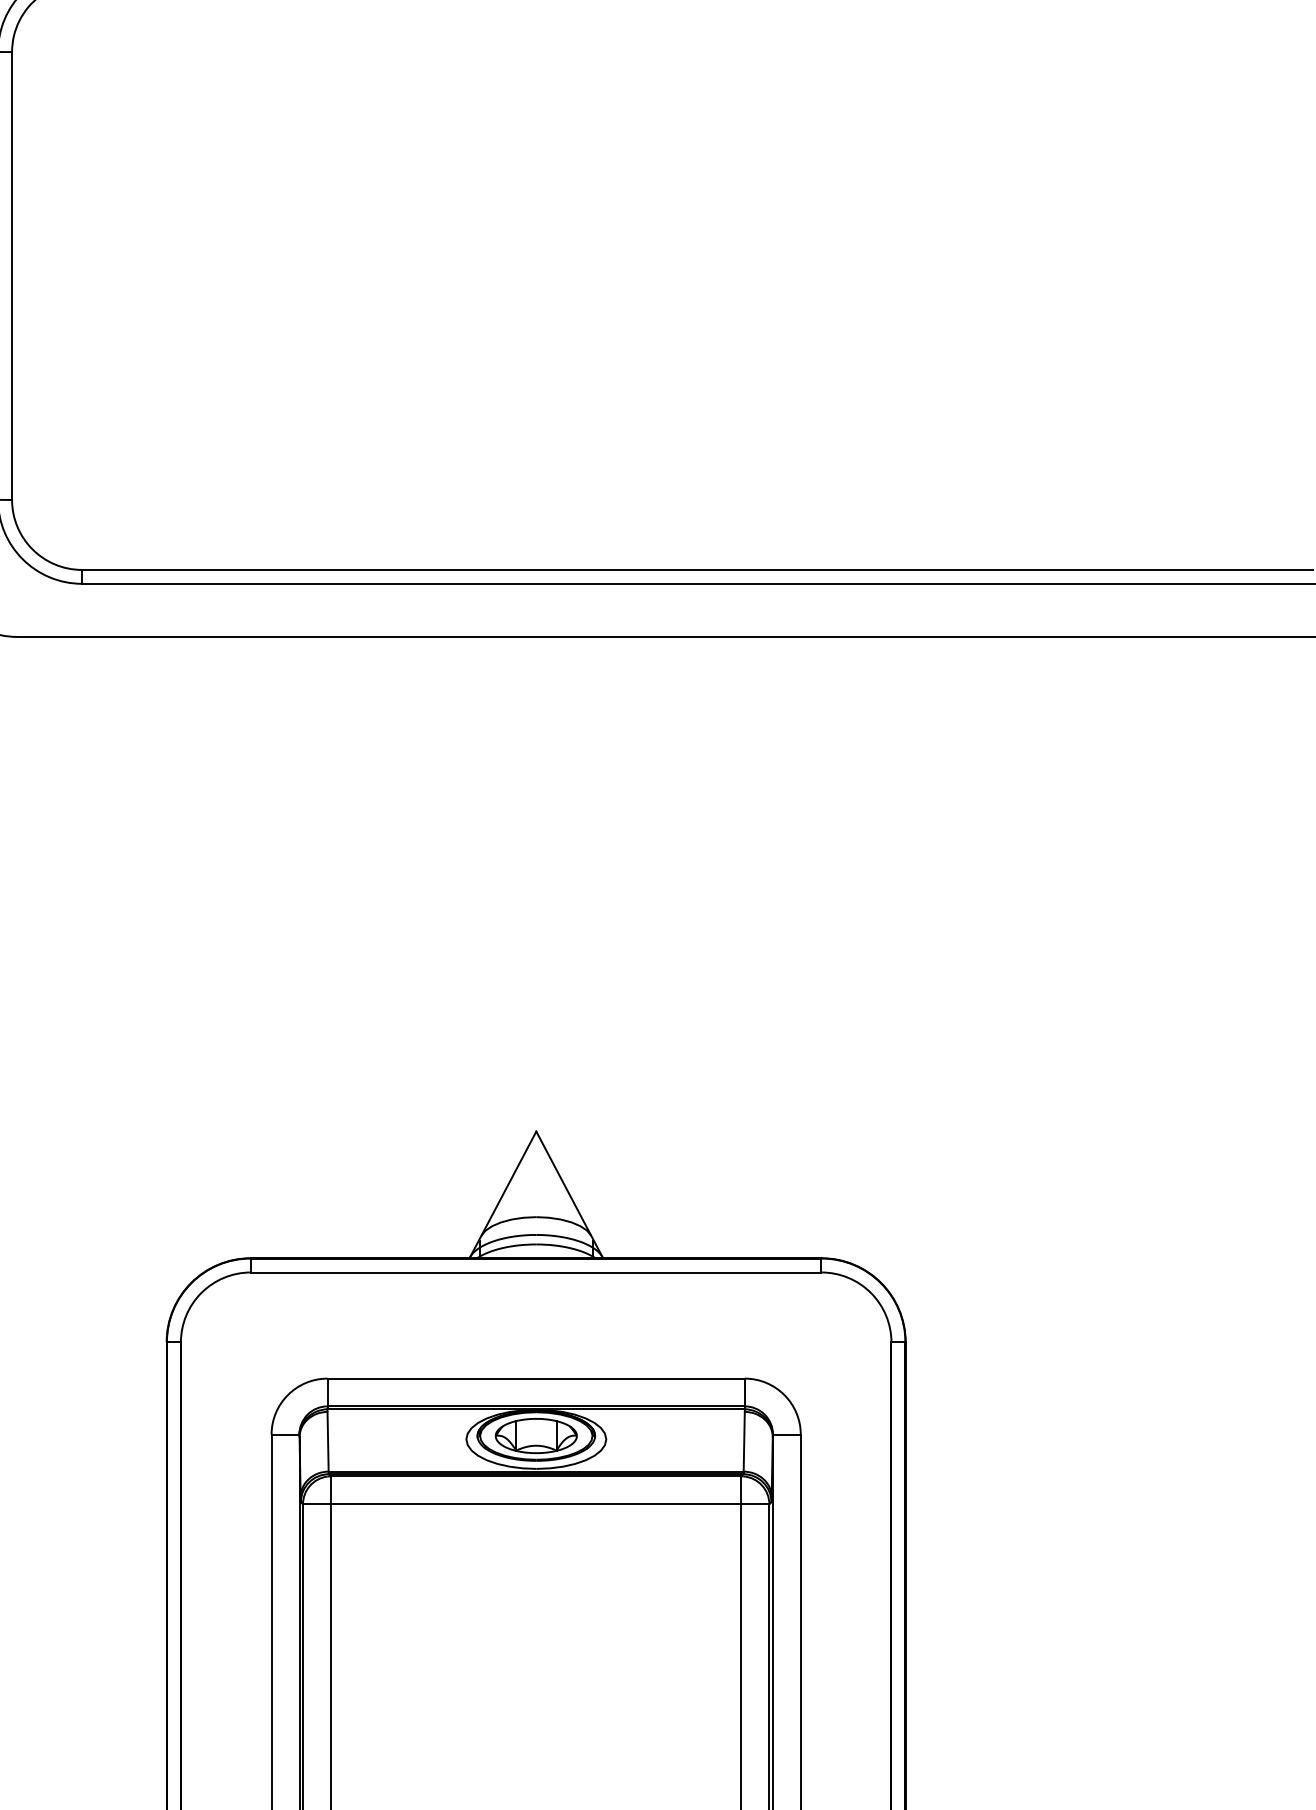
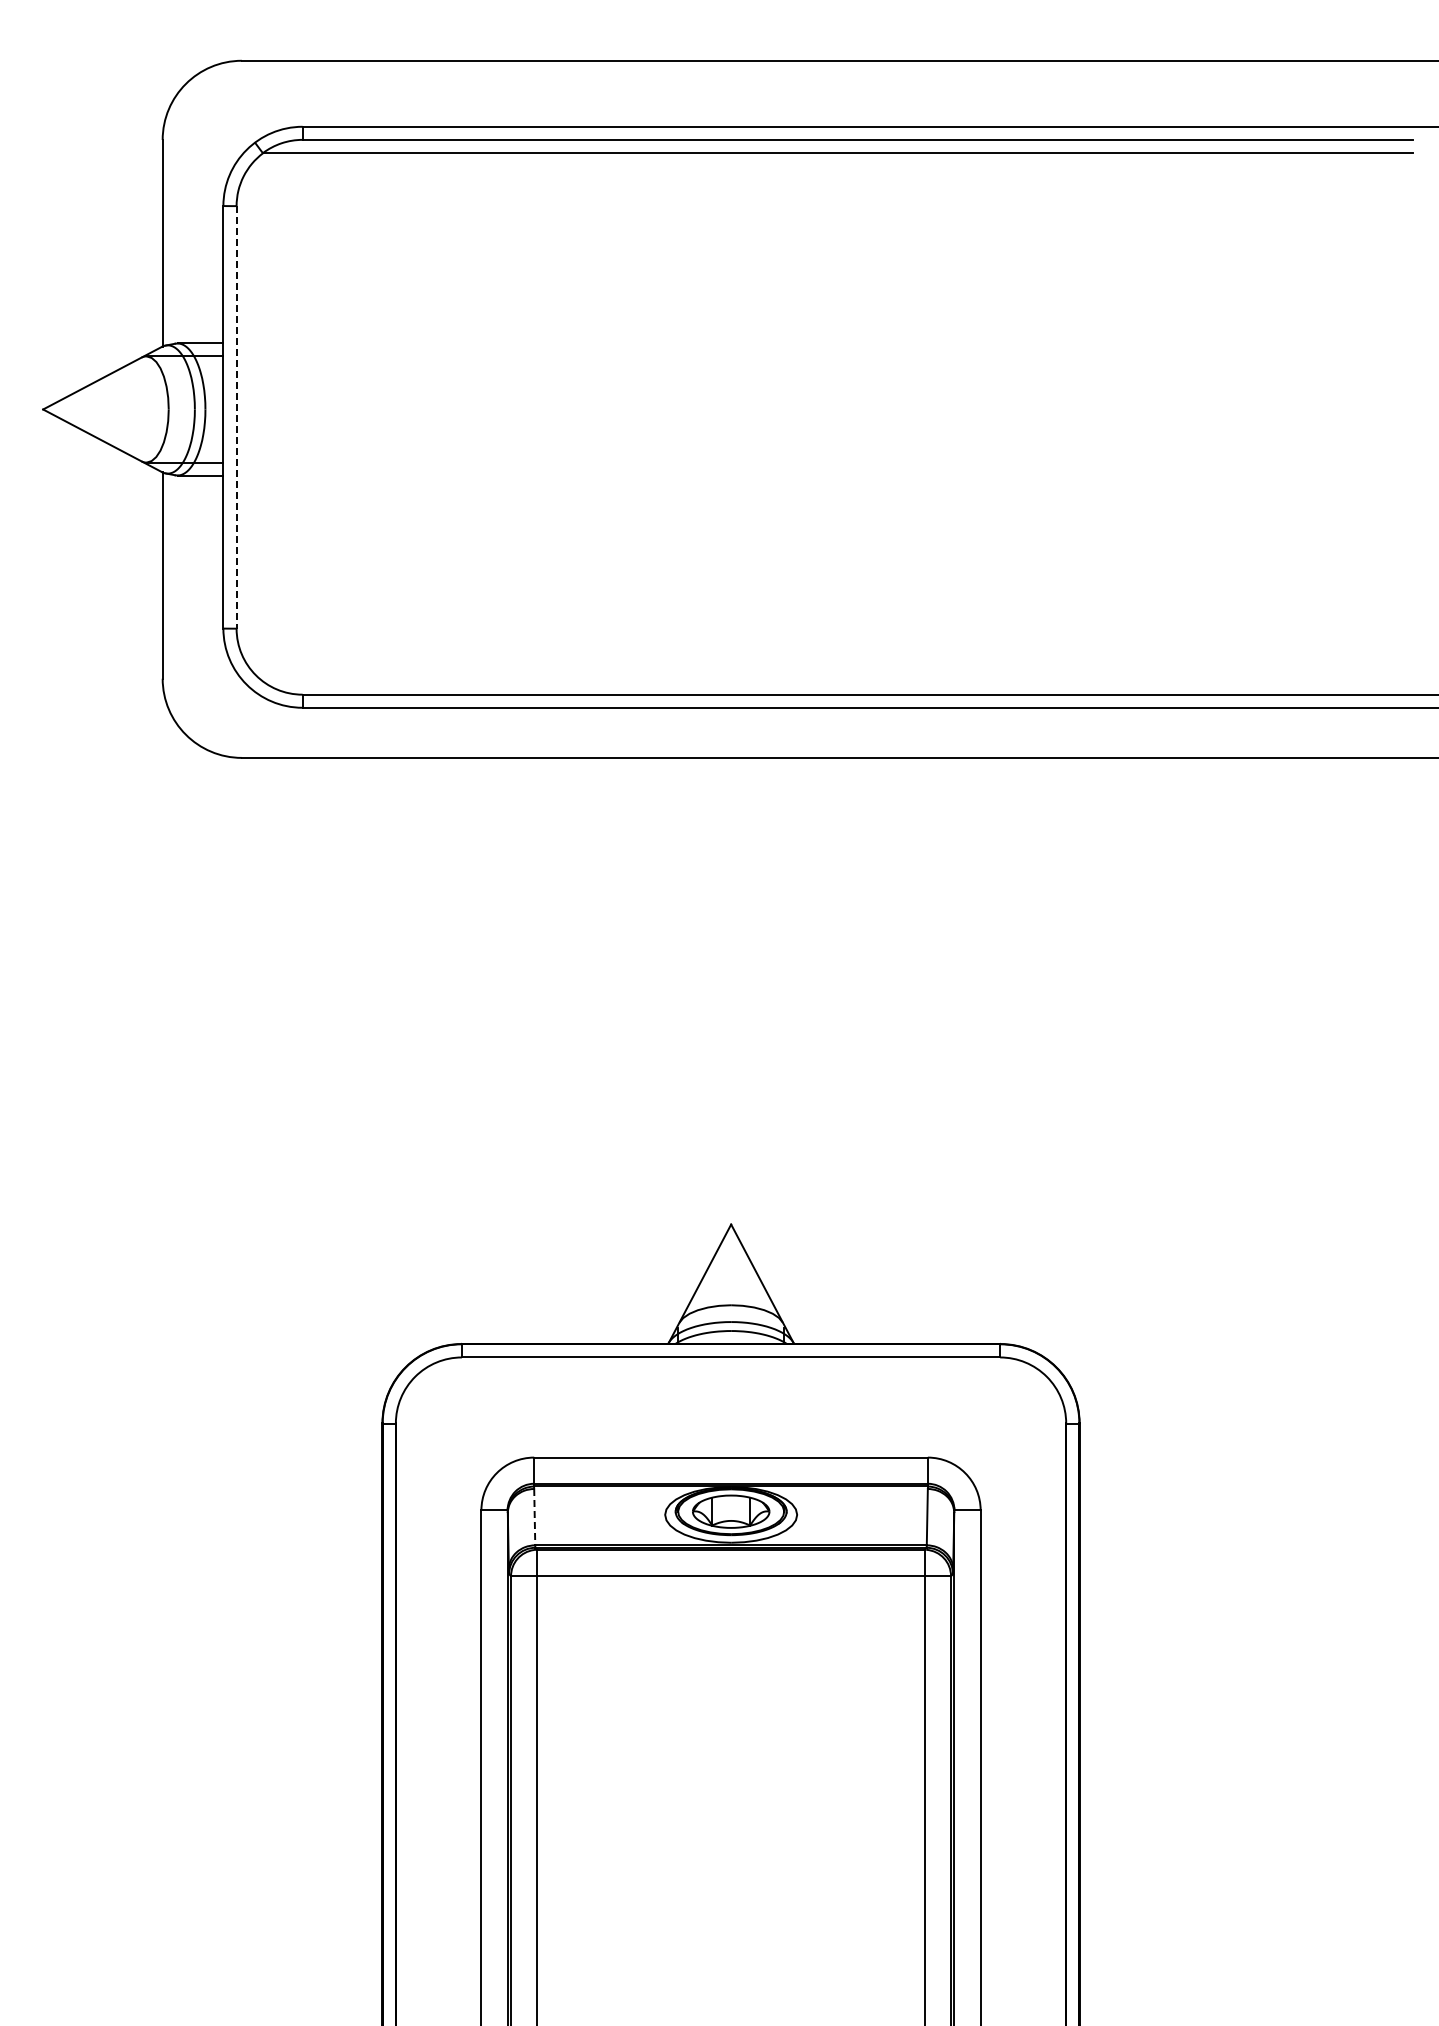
line: (11, 276) -> (236, 417), solid -> dashed
line: (327, 1442) -> (534, 1517), solid -> dashed

